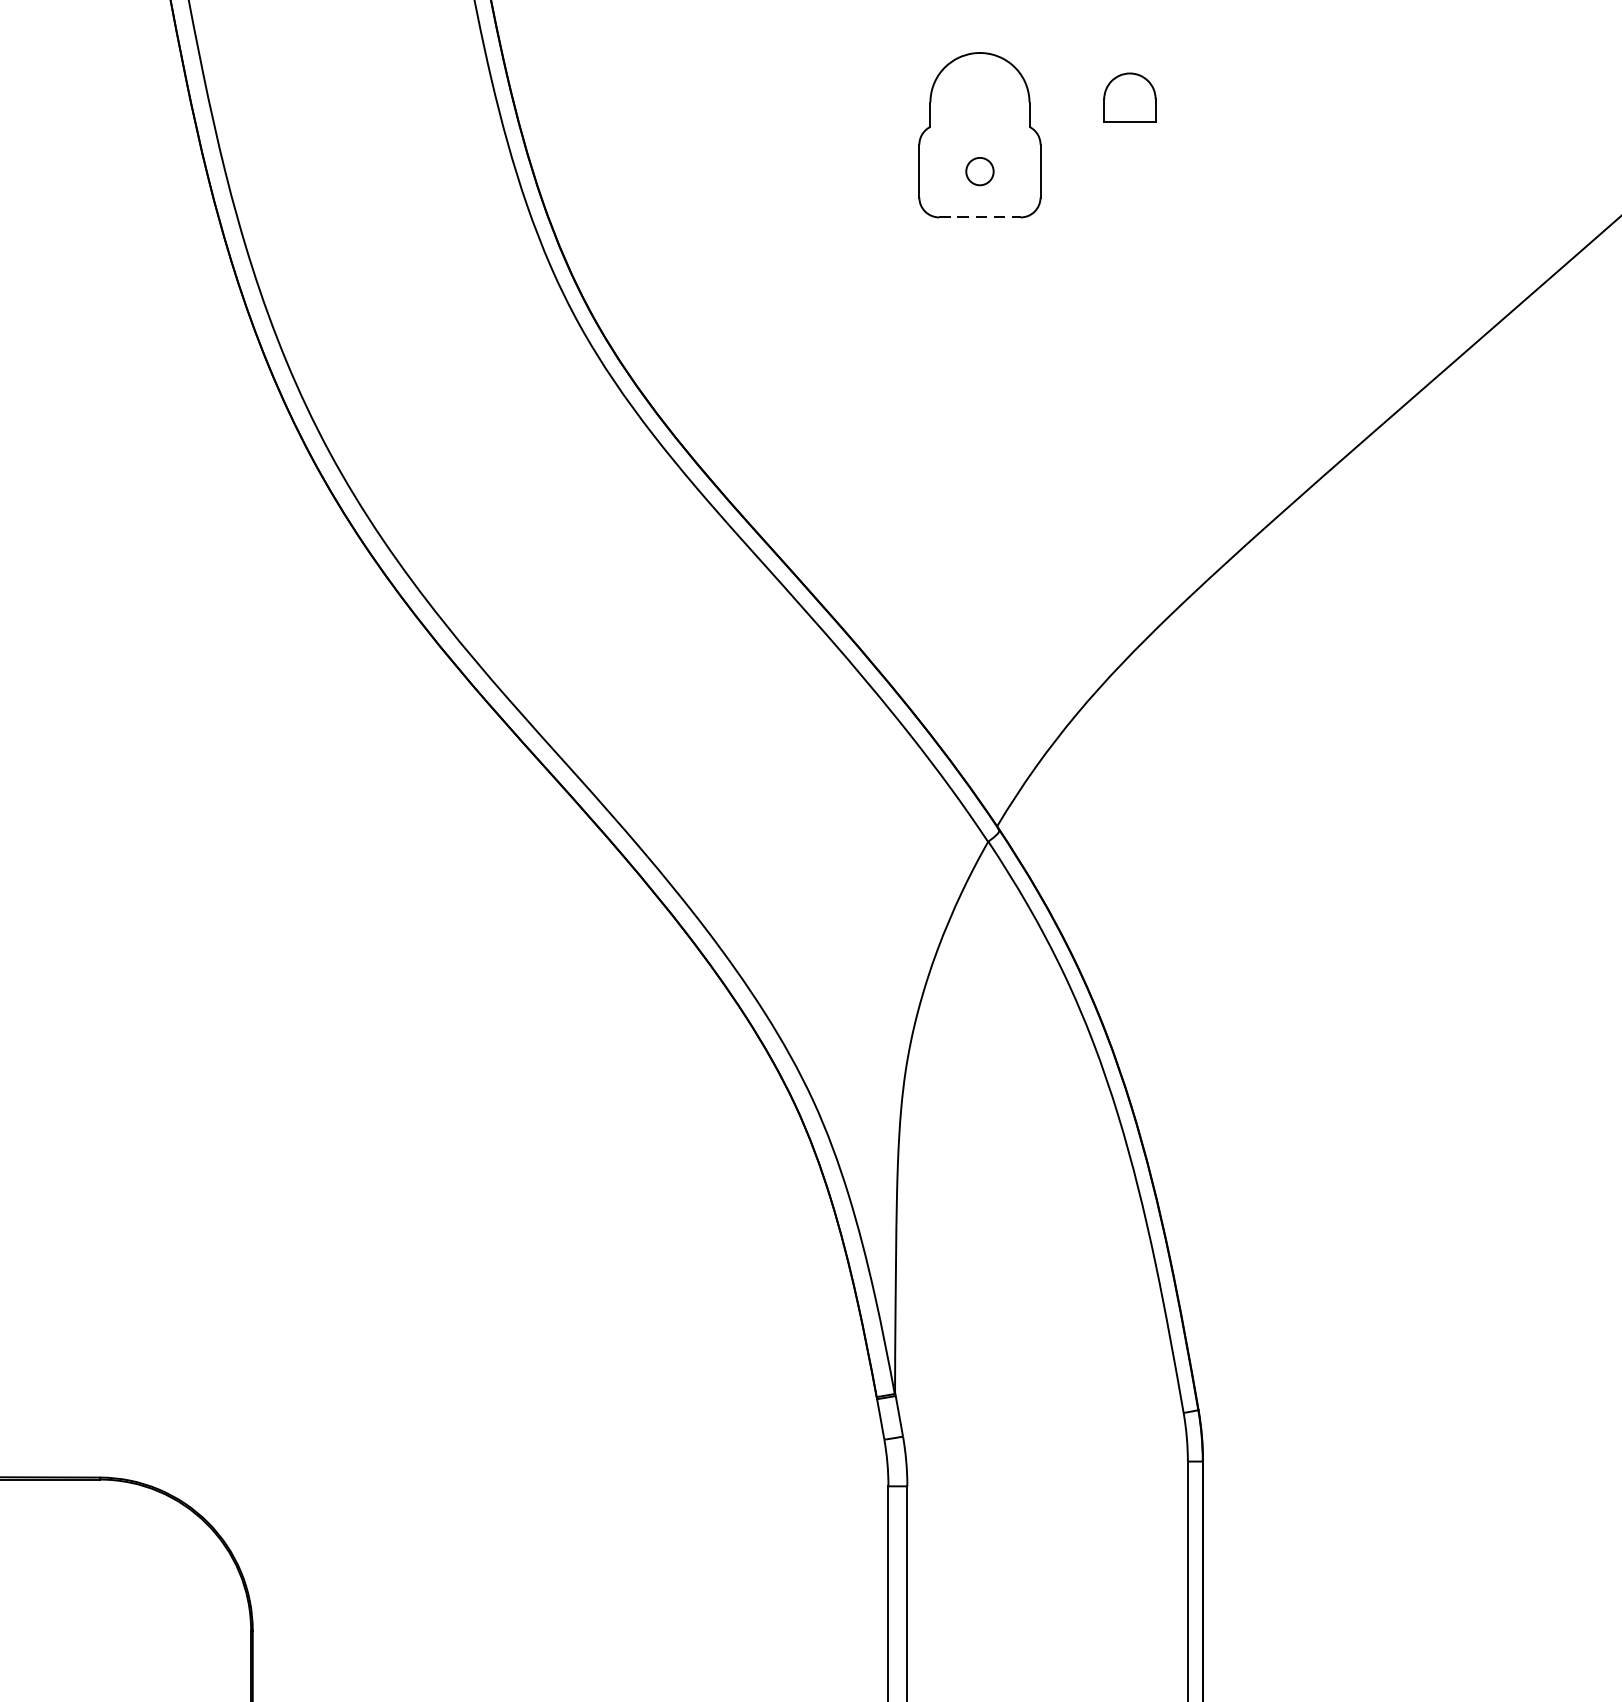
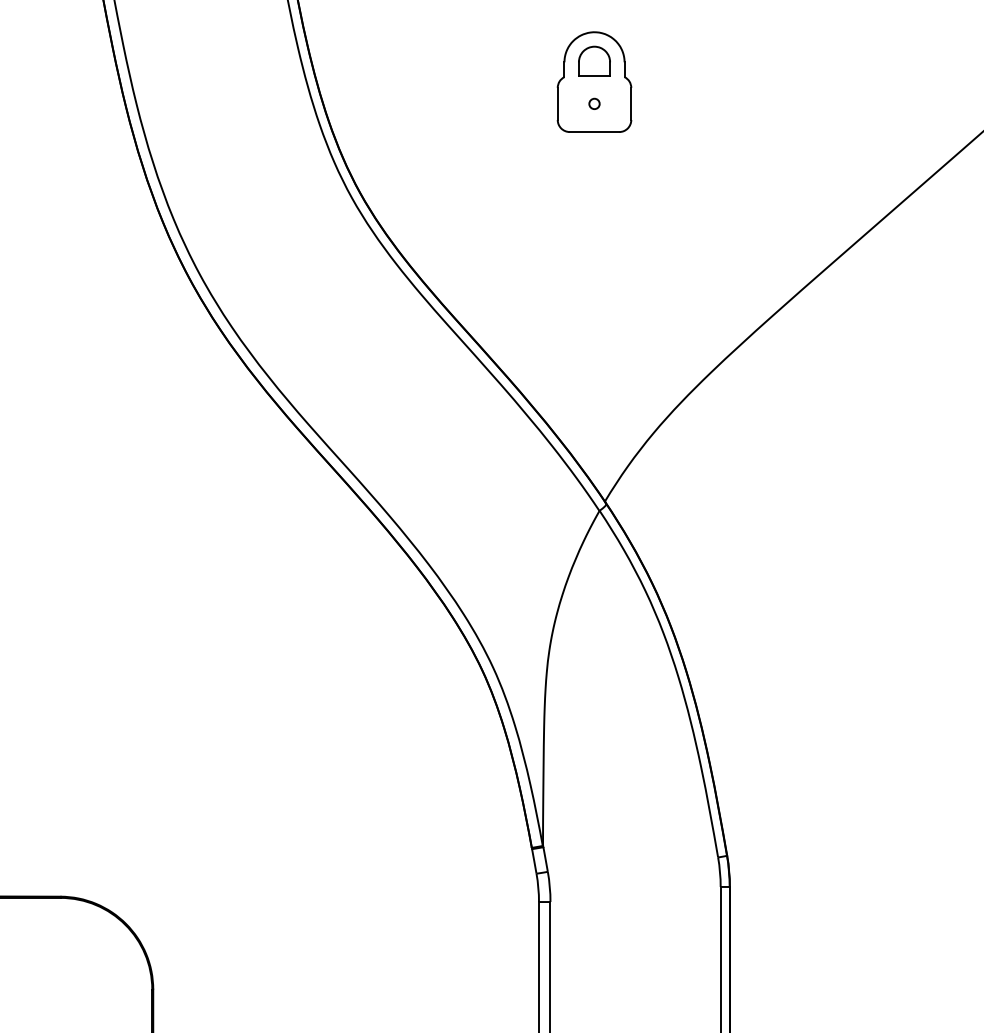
part: (1129, 96) -> (594, 60), moved
circle: (979, 170) -> (594, 103), size x0.62
line: (979, 218) -> (594, 132), dashed -> solid

